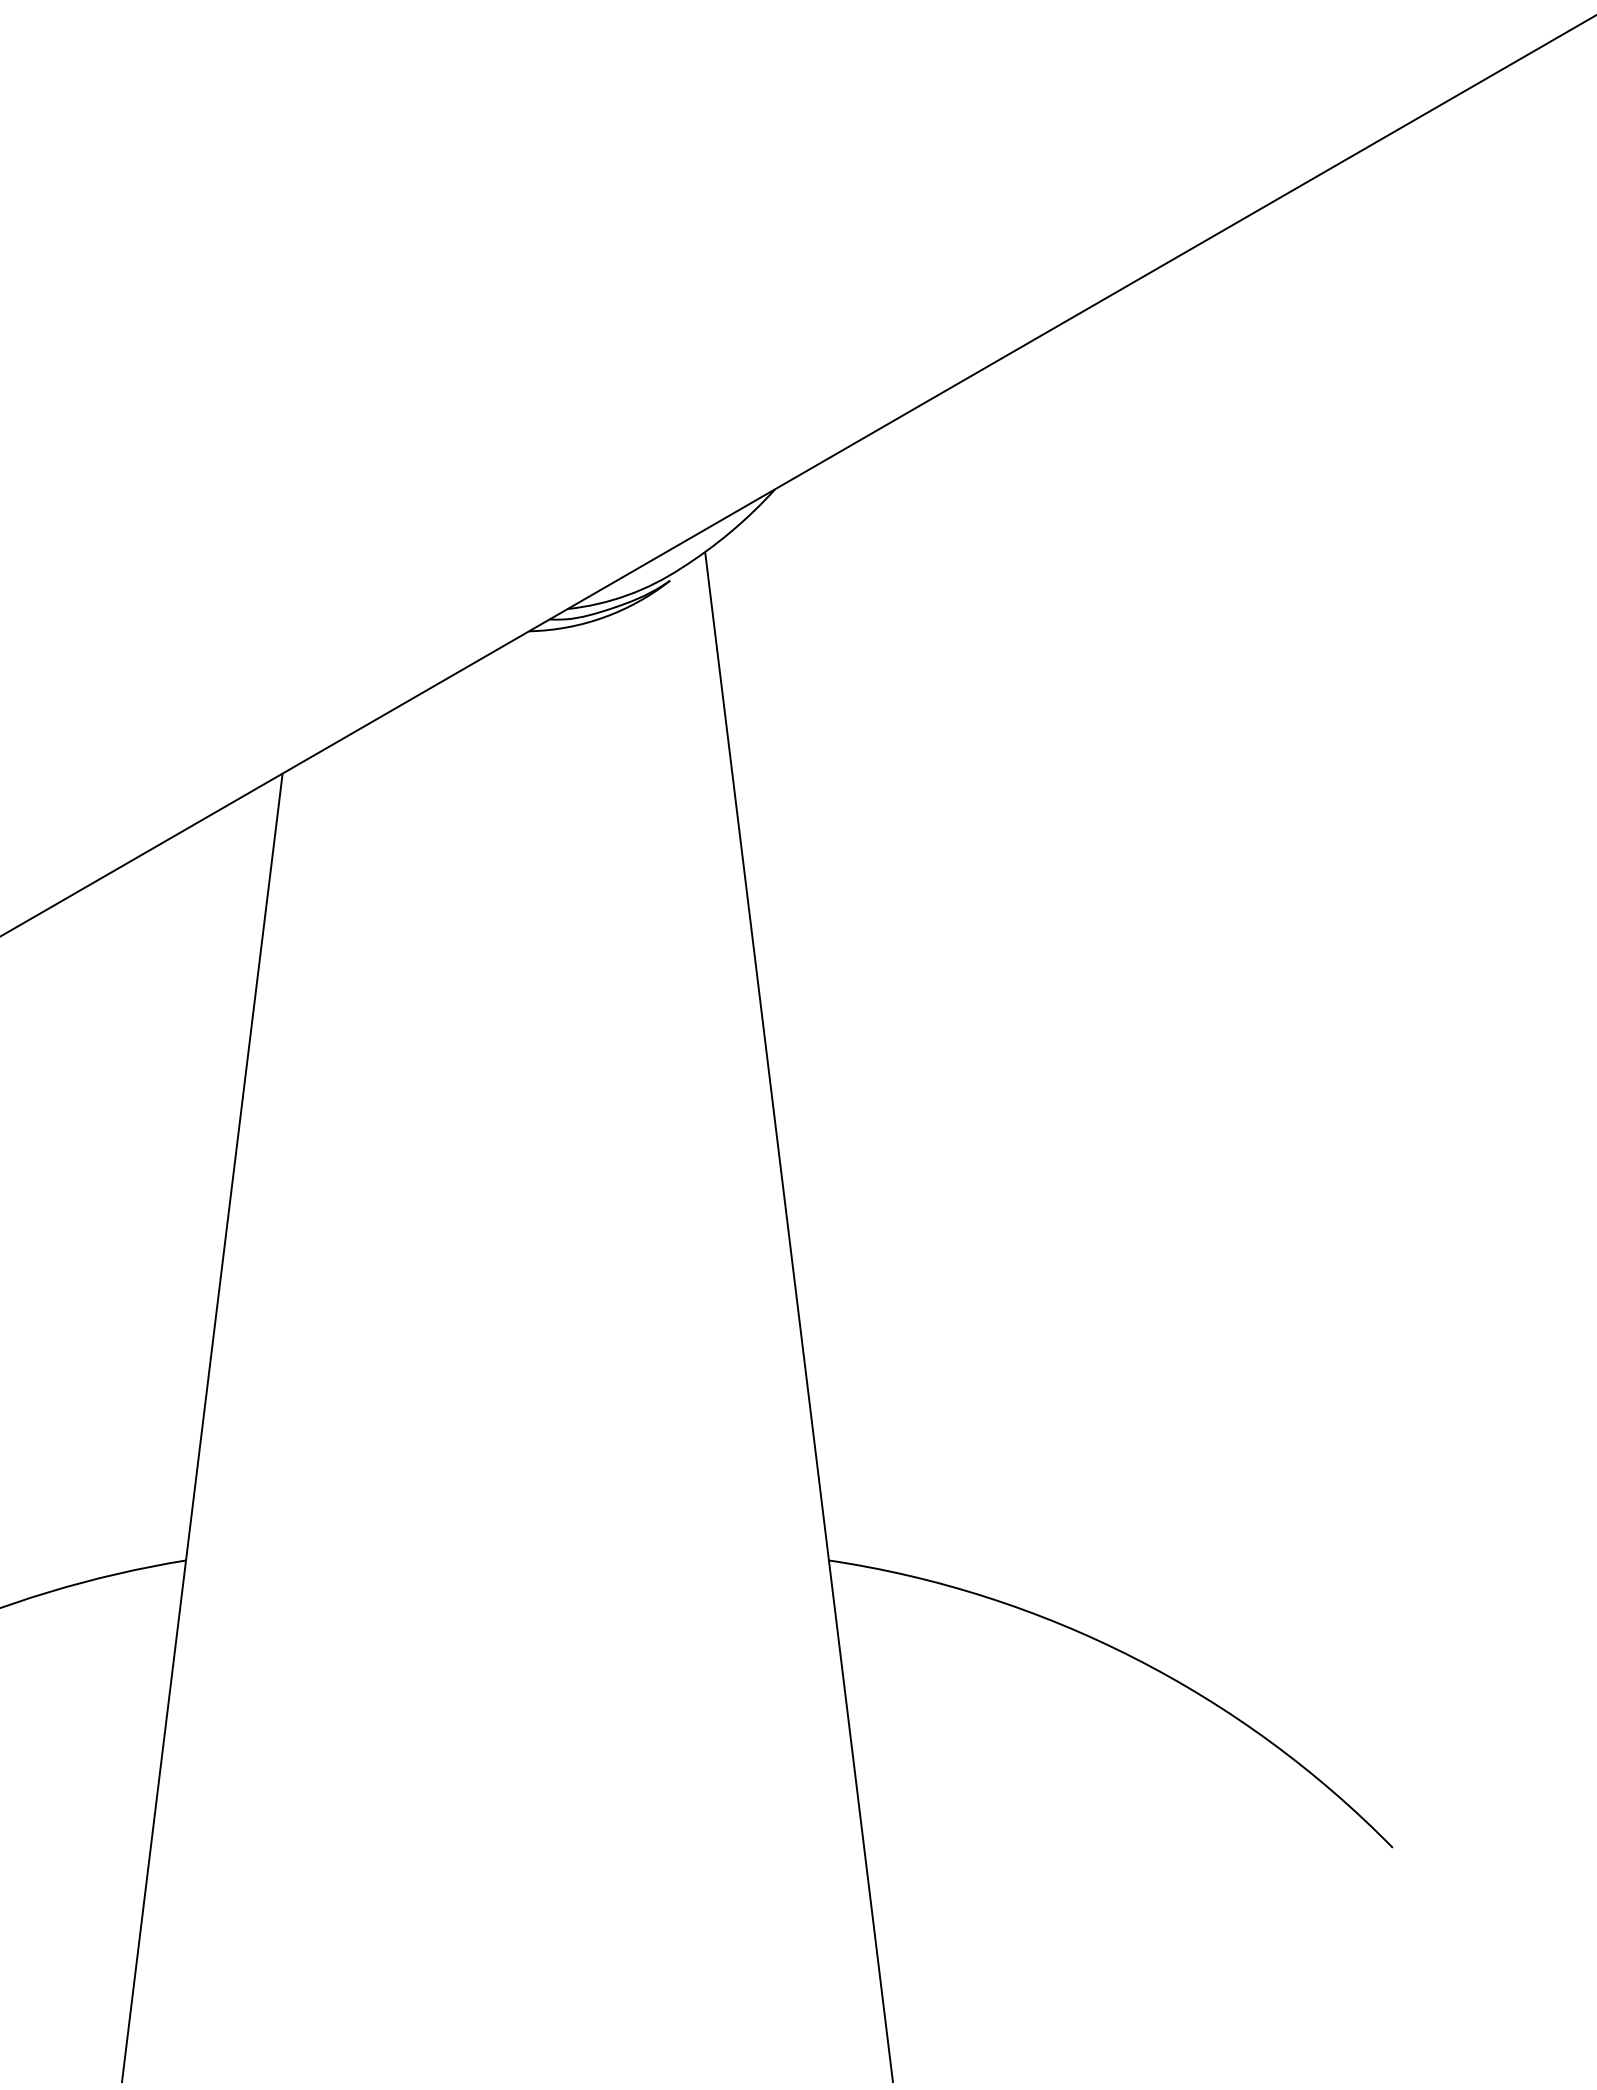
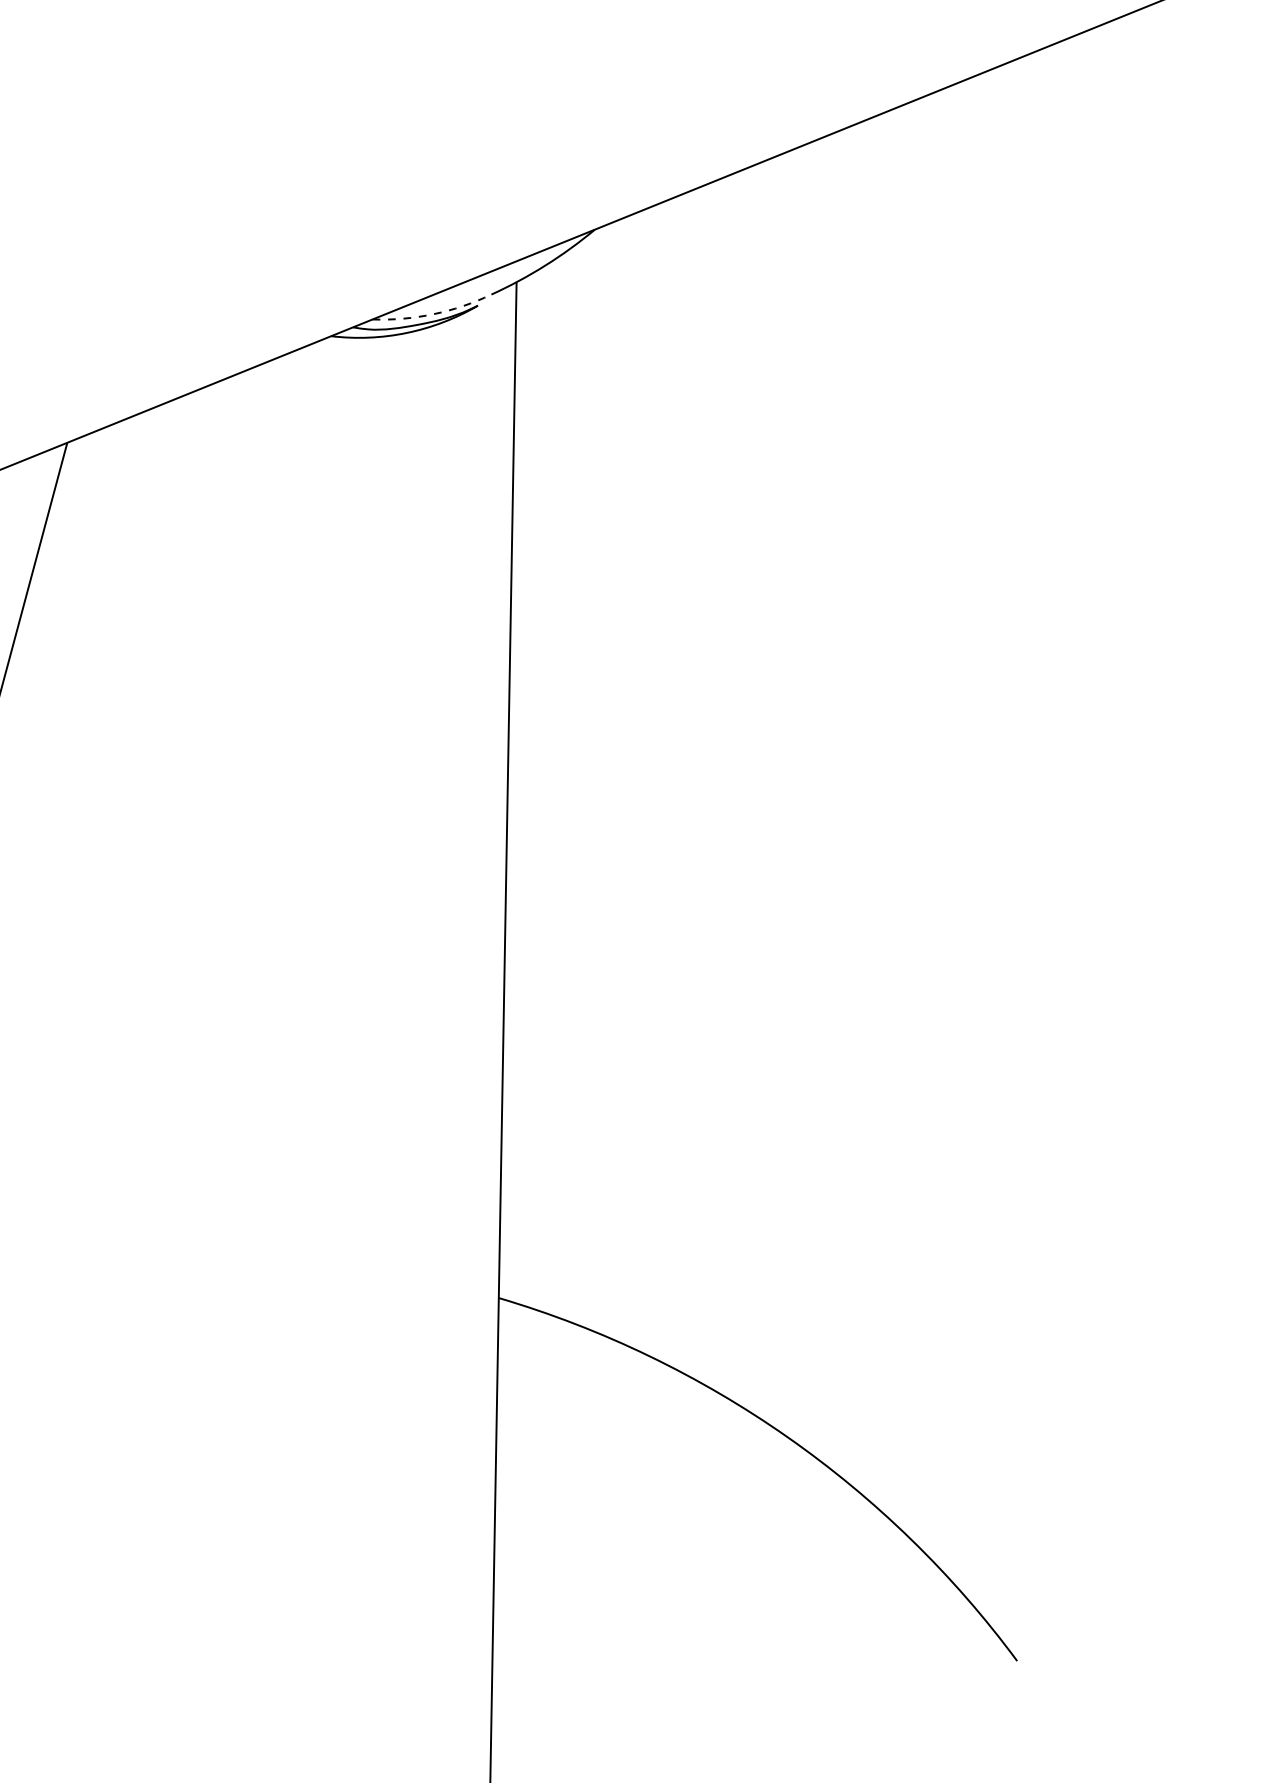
arc: (627, 595) -> (433, 314), solid -> dashed

